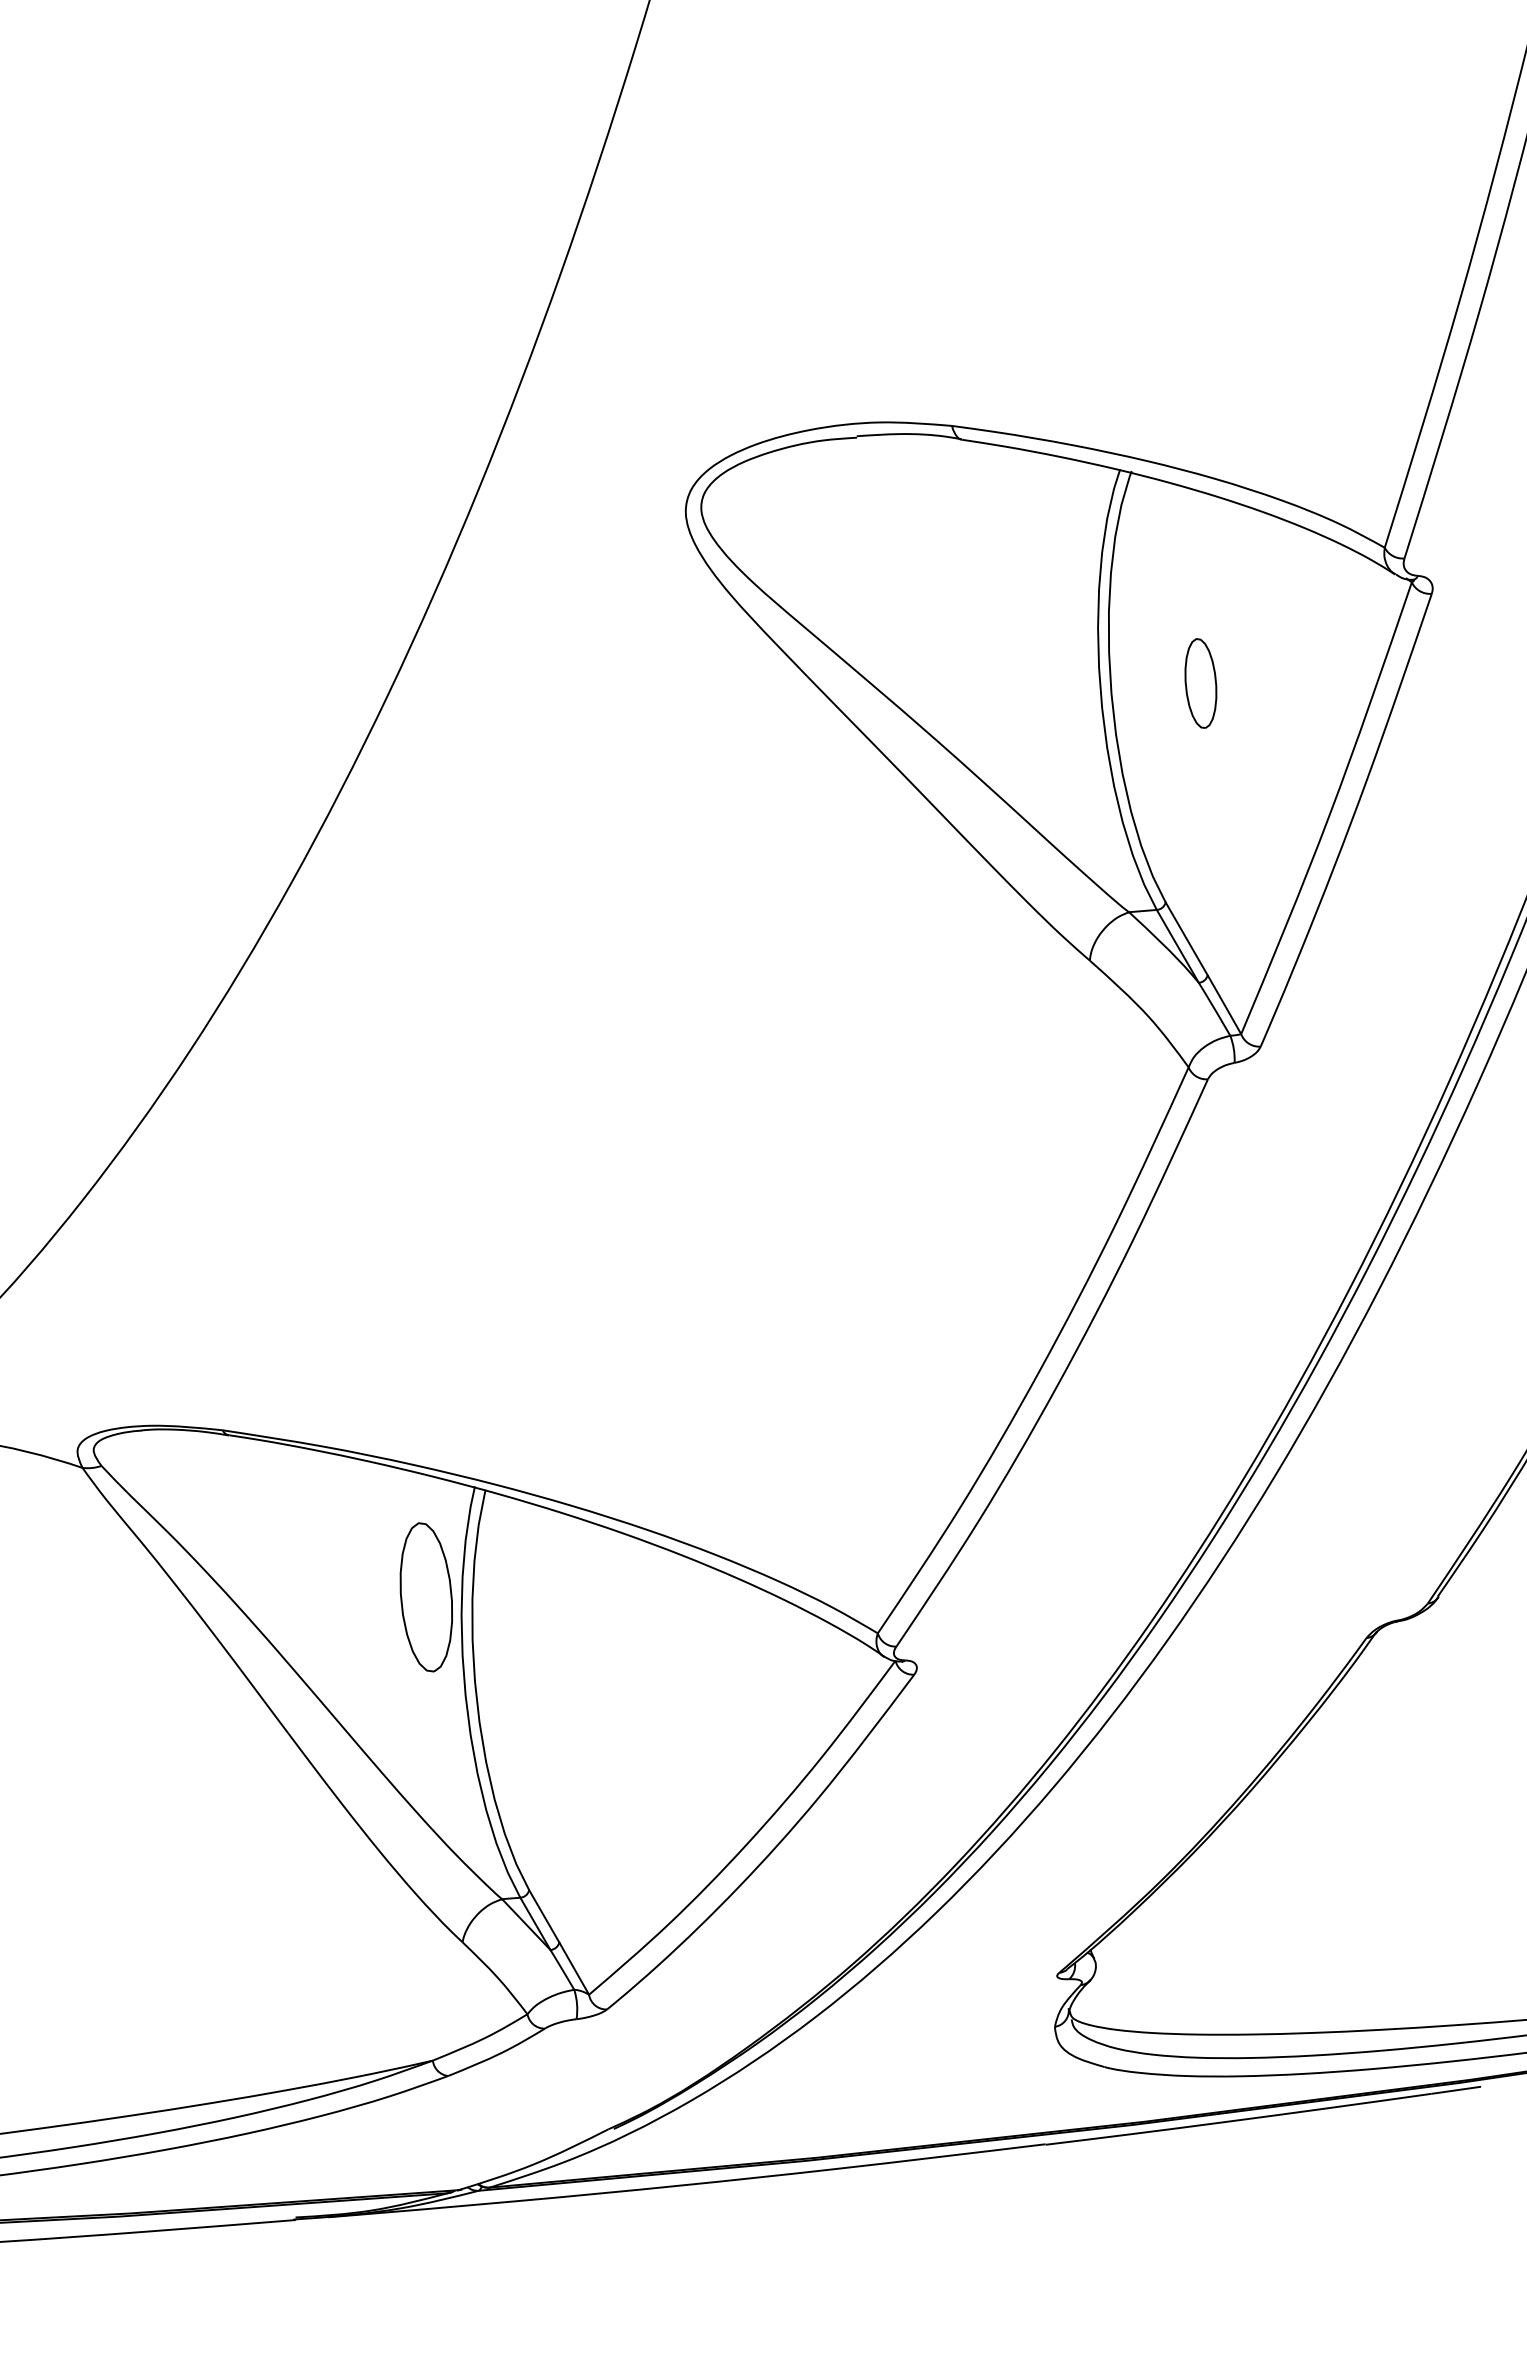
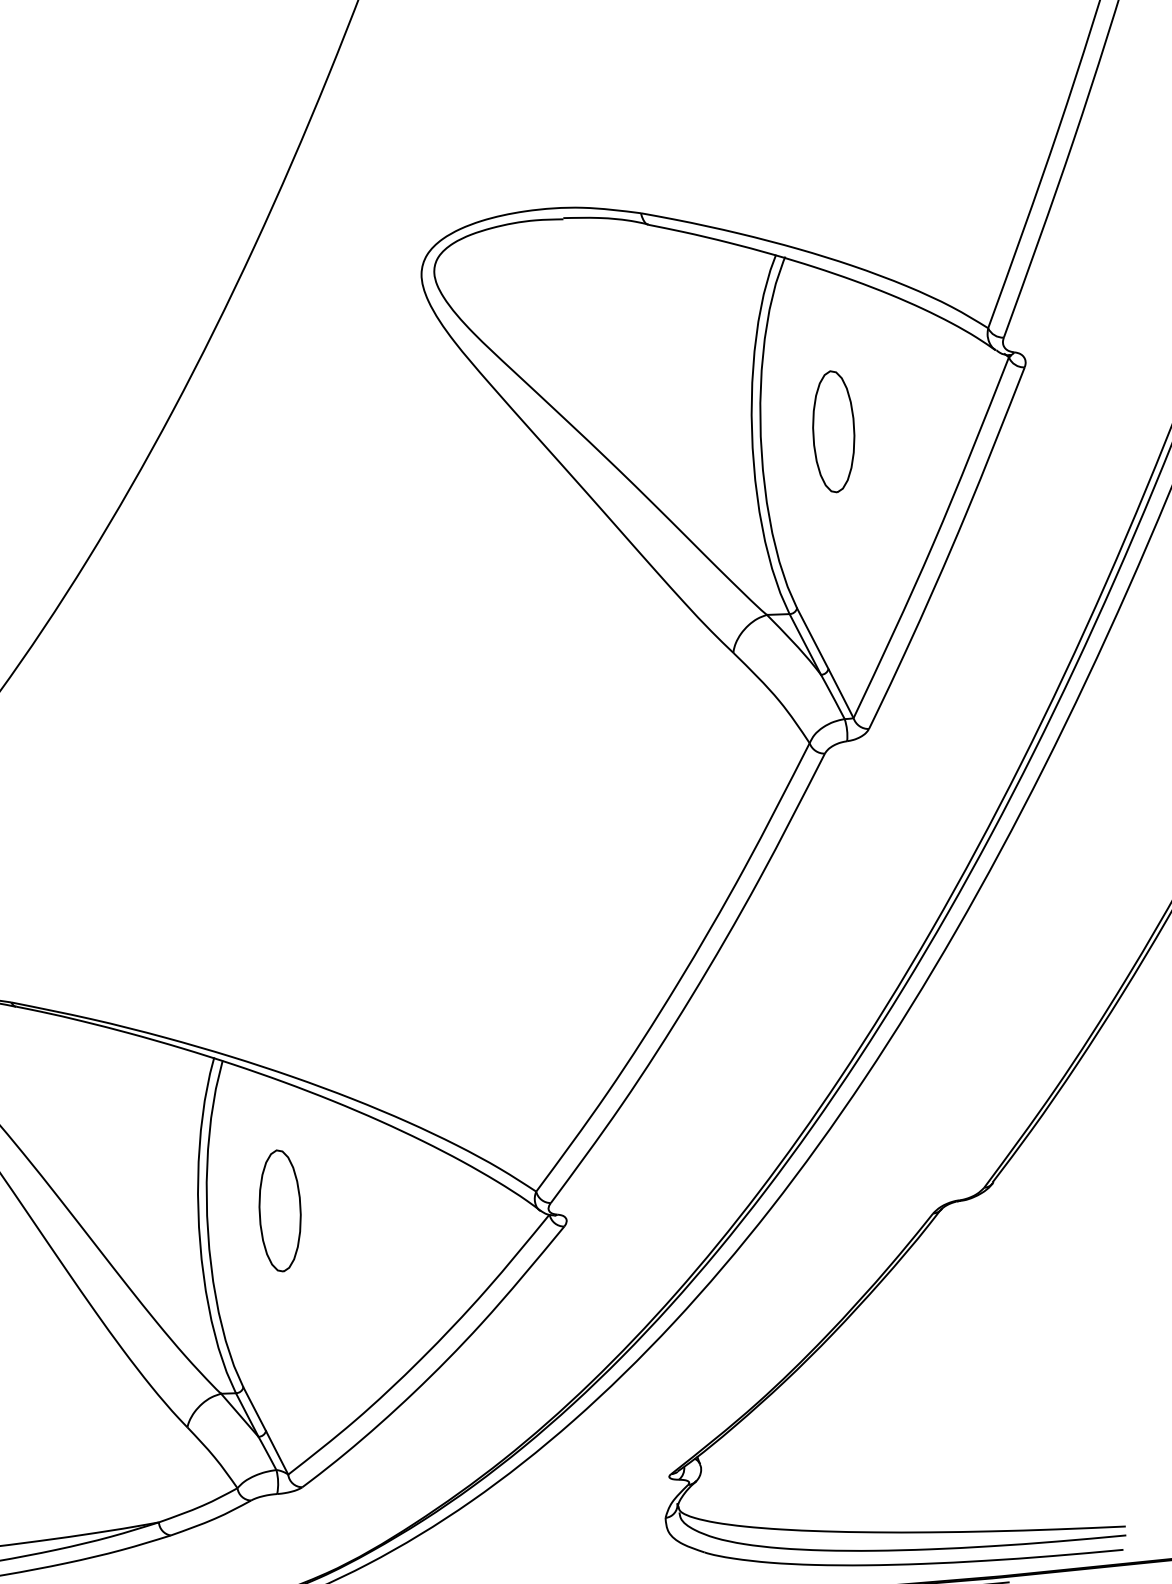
part: (1200, 683) -> (833, 431), size x1.67
part: (425, 1597) -> (279, 1211), moved

